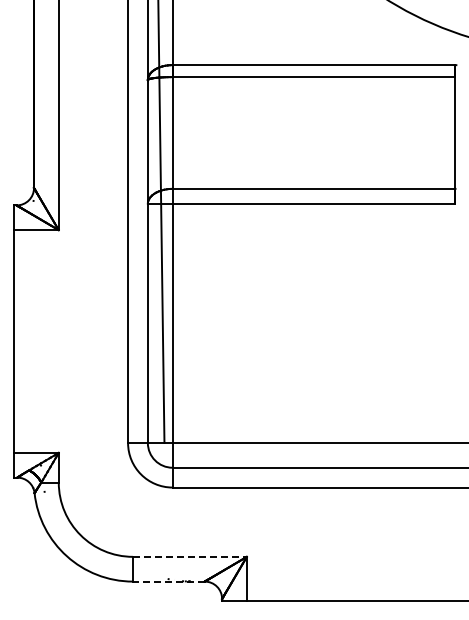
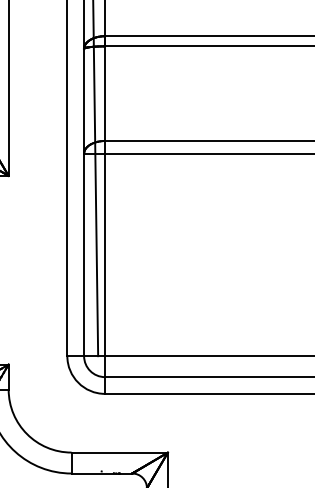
line: (189, 556) -> (119, 452), dashed -> solid
line: (168, 581) -> (101, 473), dashed -> solid

